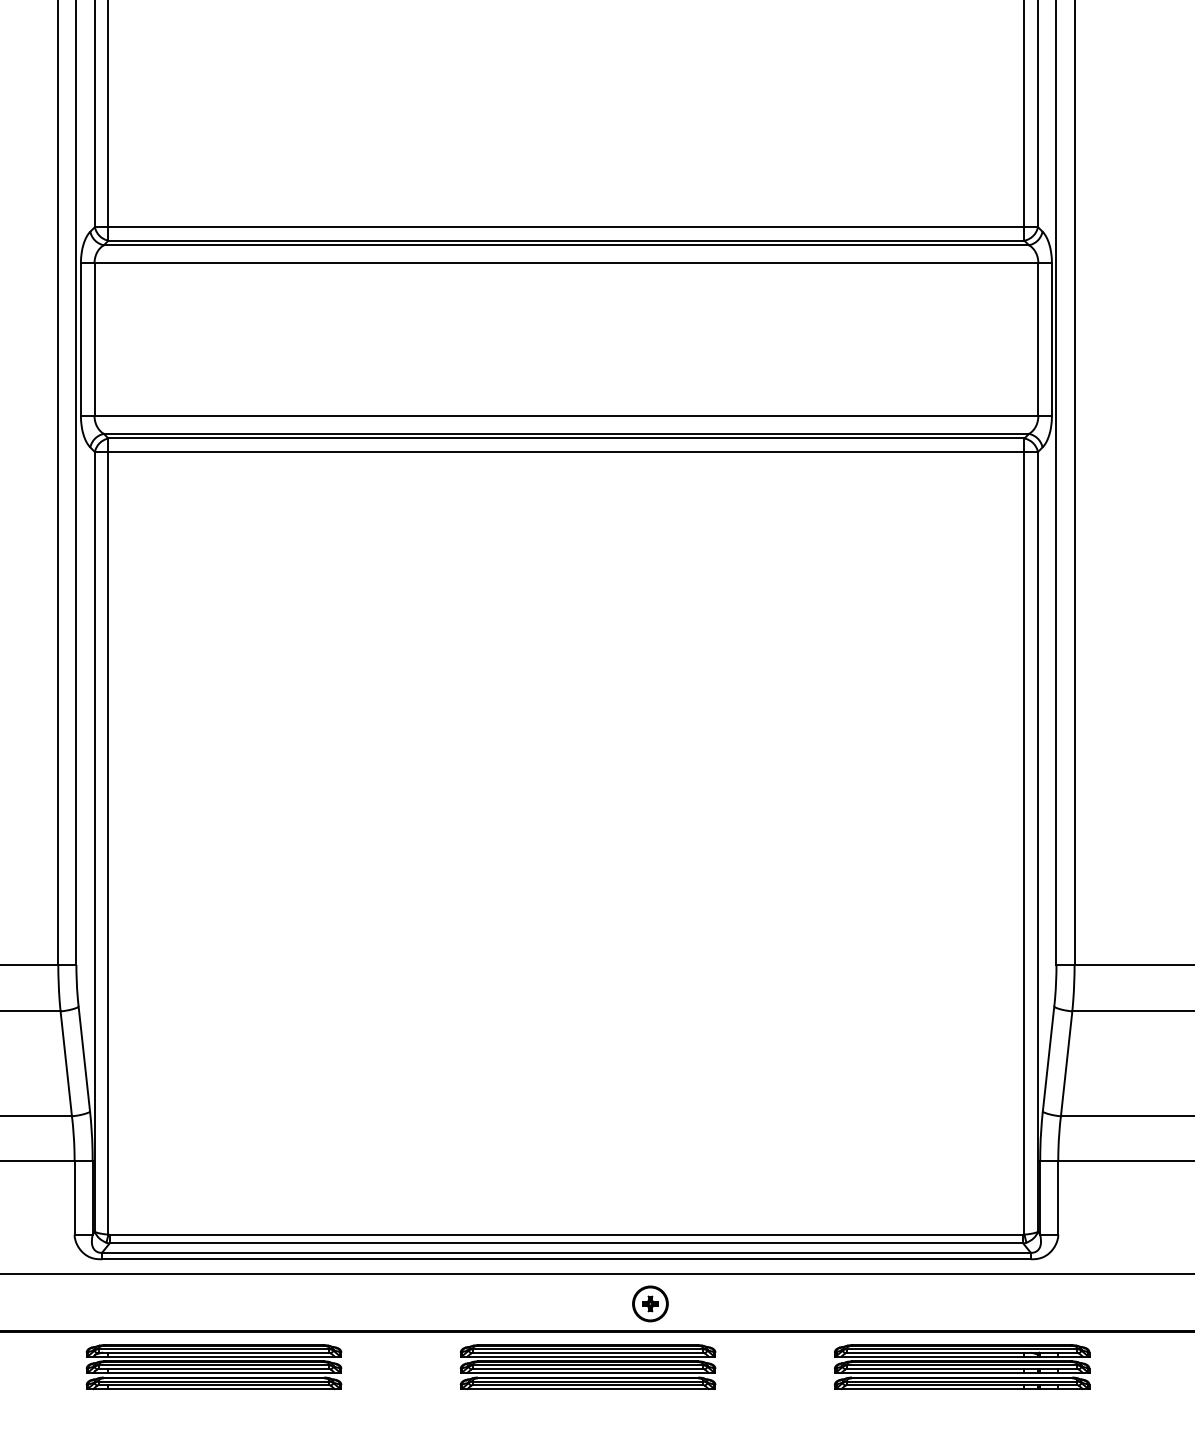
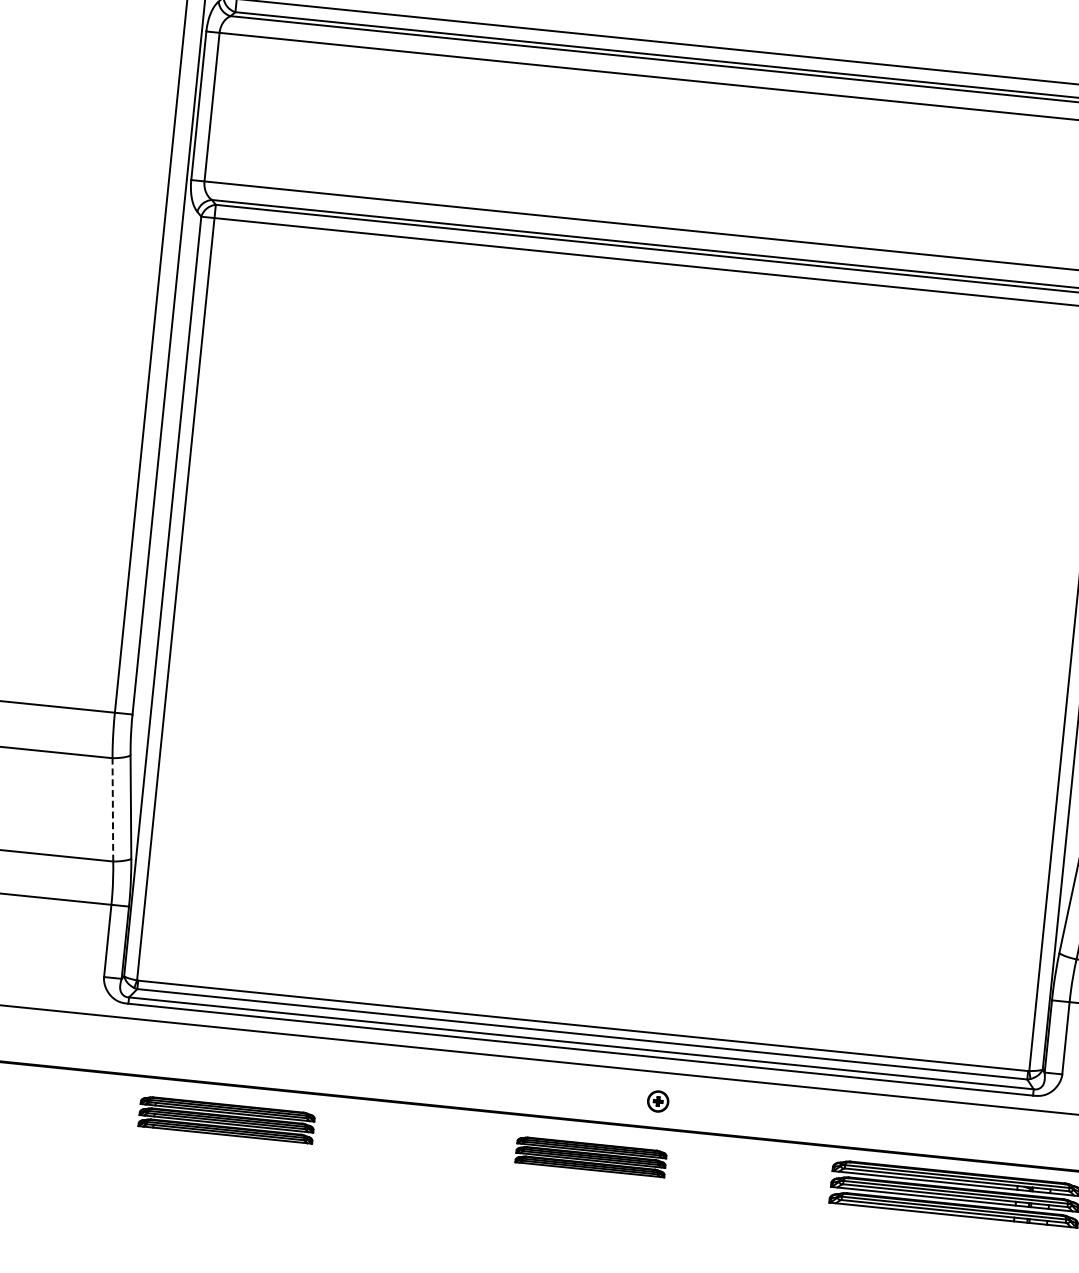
line: (66, 1063) -> (113, 809), solid -> dashed
part: (650, 1303) -> (658, 1101), size x0.6
part: (213, 1367) -> (226, 1120), size x0.7
part: (587, 1367) -> (590, 1157), size x0.6

